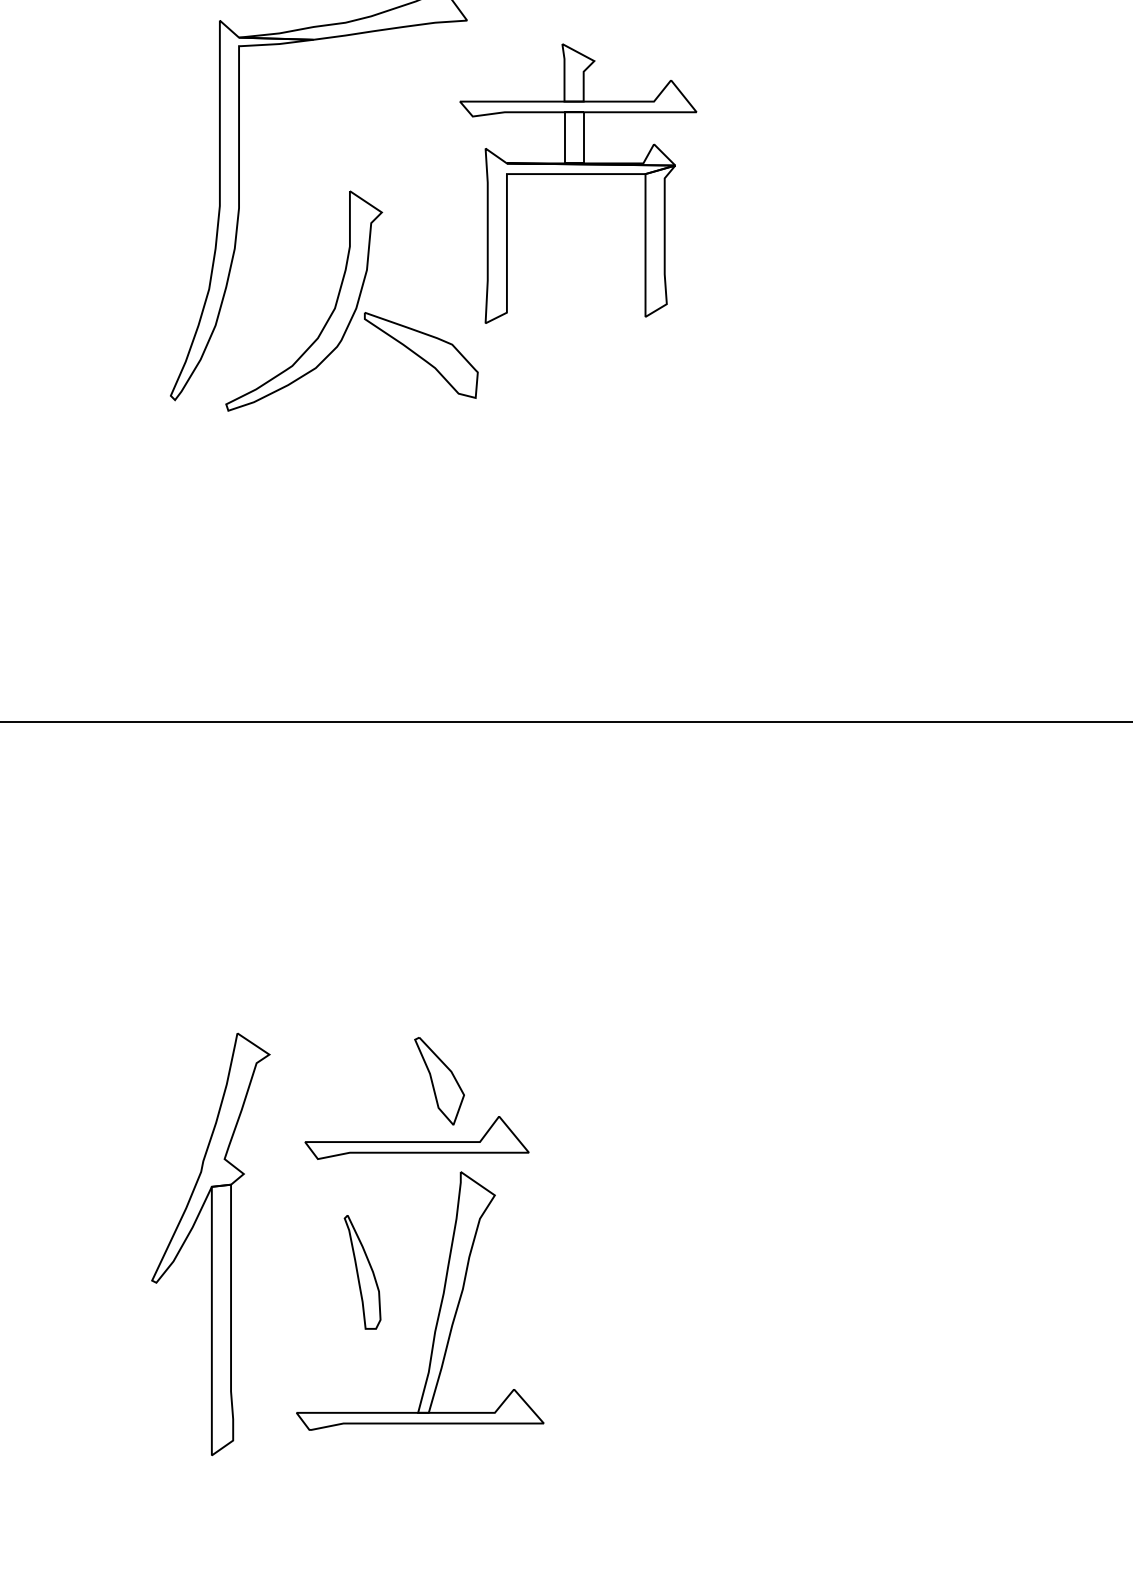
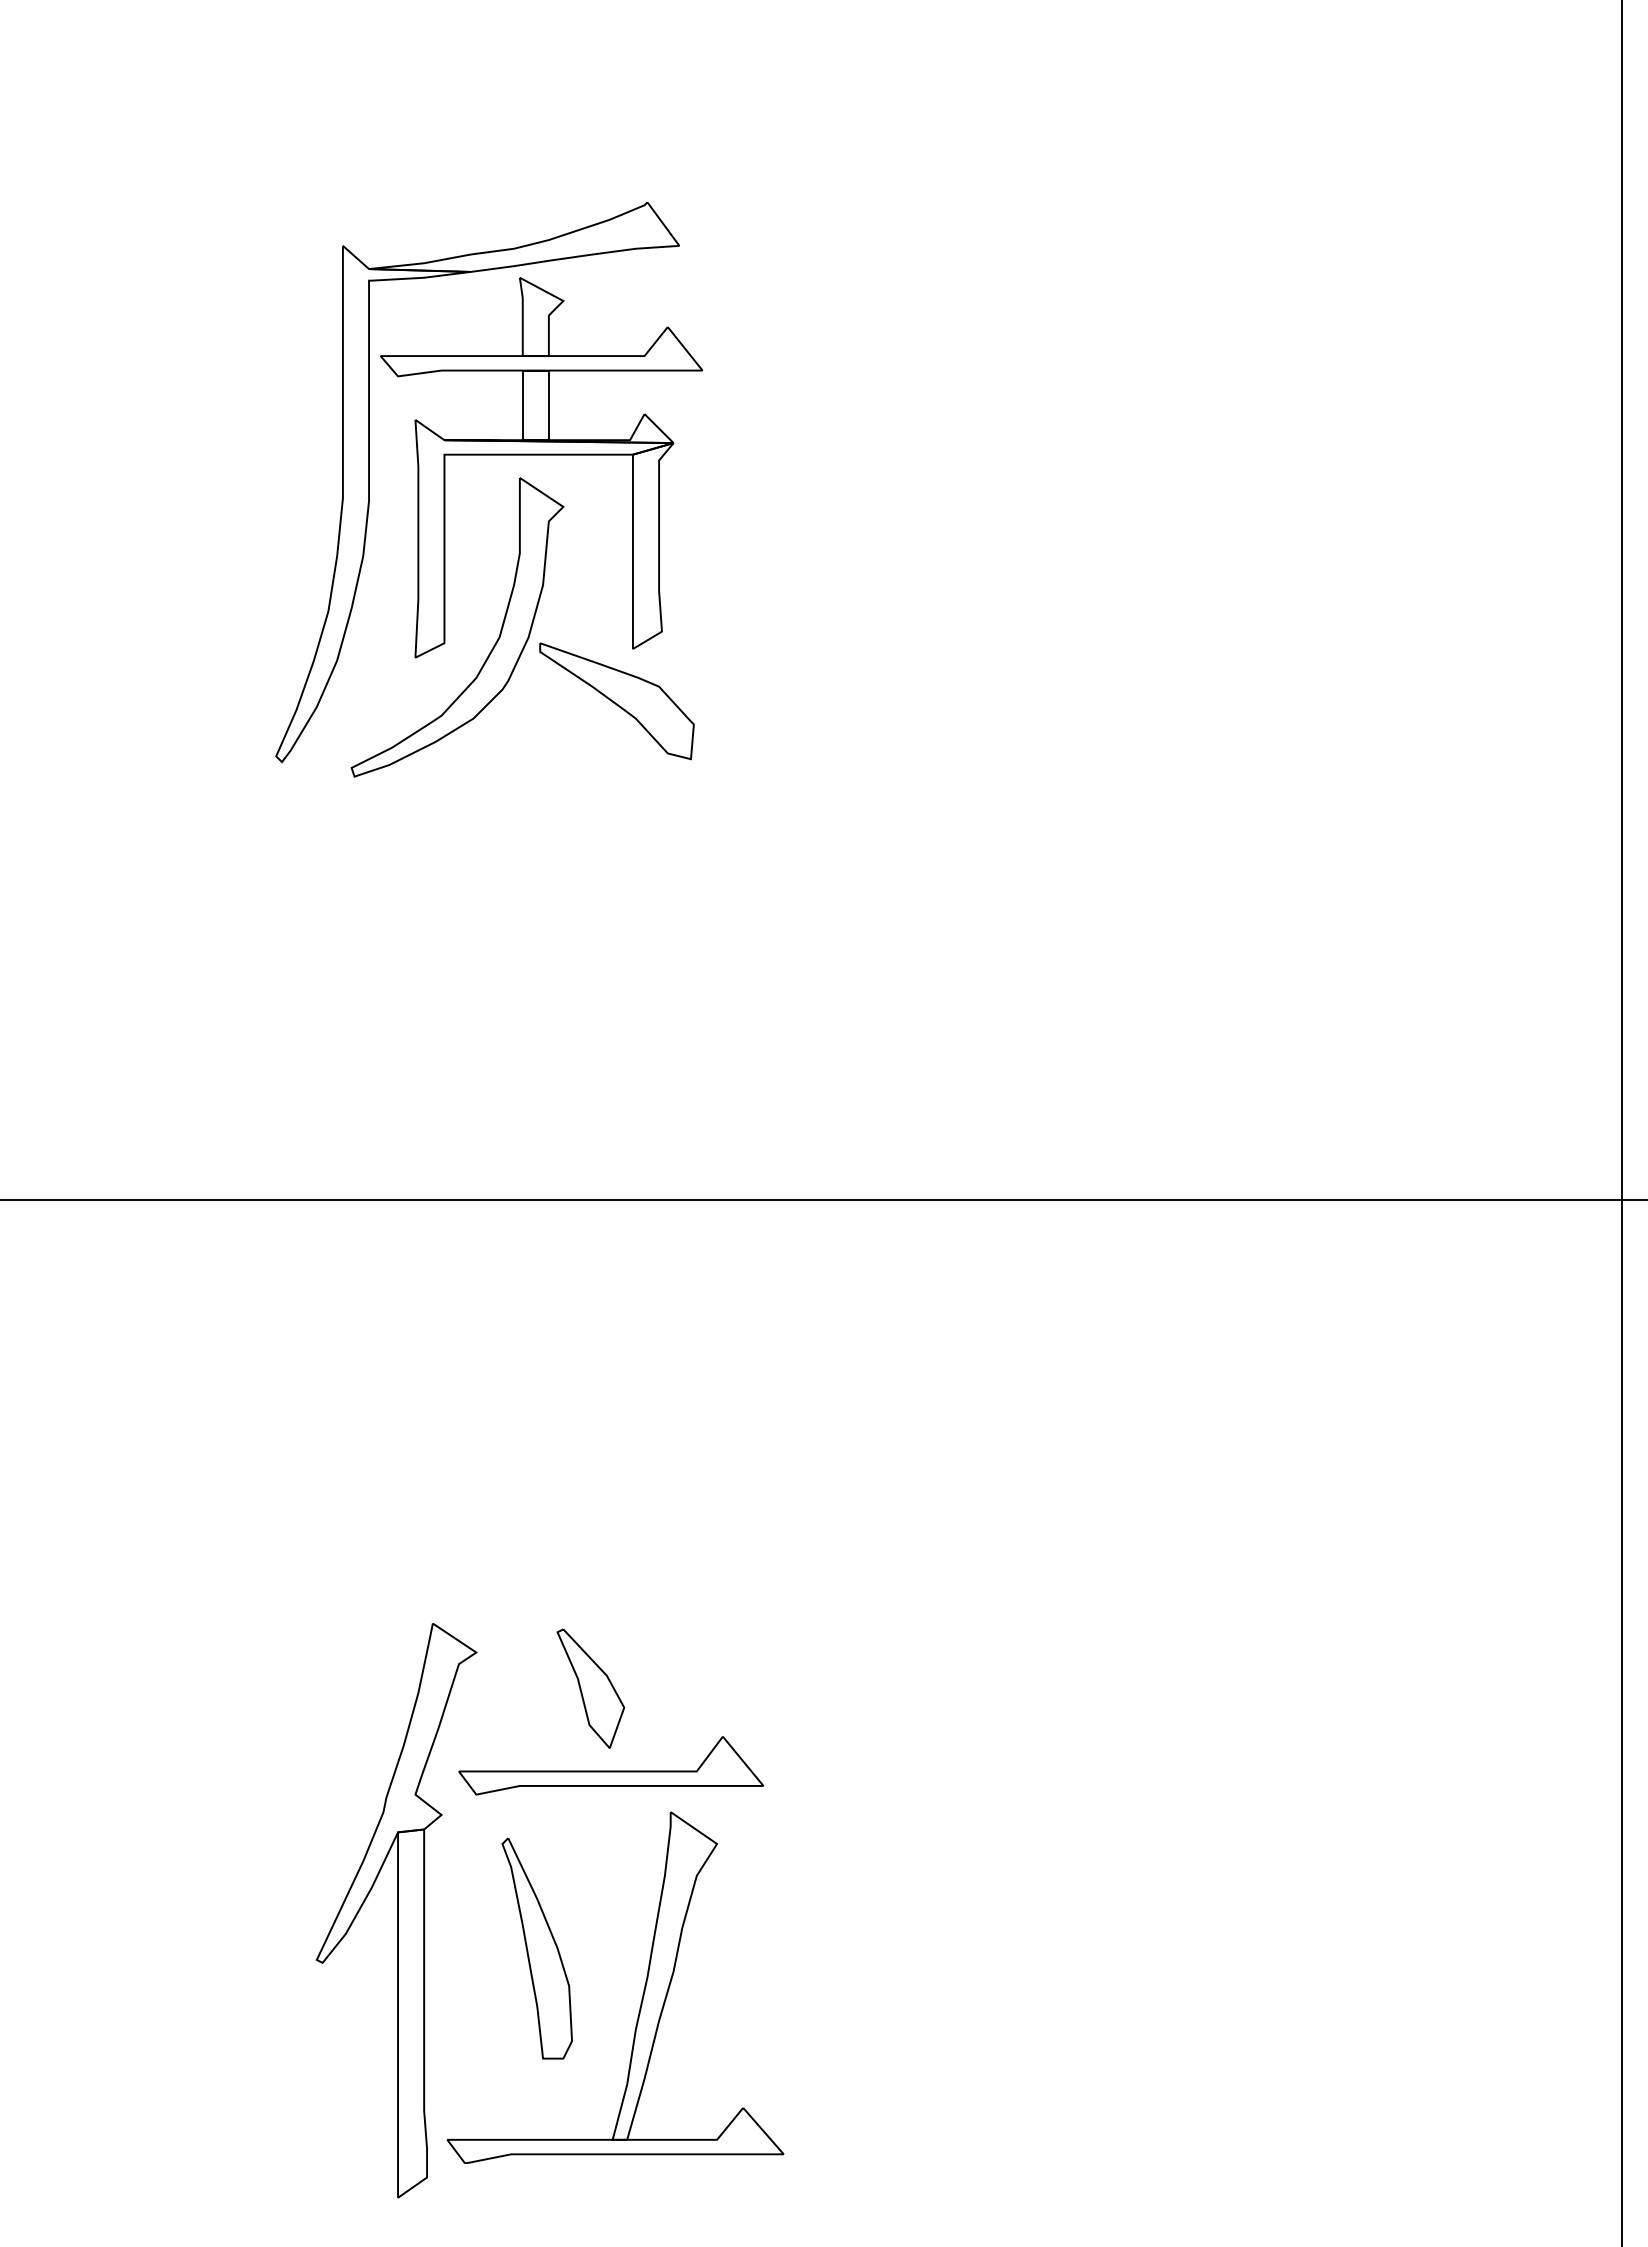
part: (578, 174) -> (541, 455), moved
part: (439, 1081) -> (590, 1688), moved
part: (210, 1244) -> (396, 1910), moved
part: (362, 1272) -> (536, 1948), size x1.43

